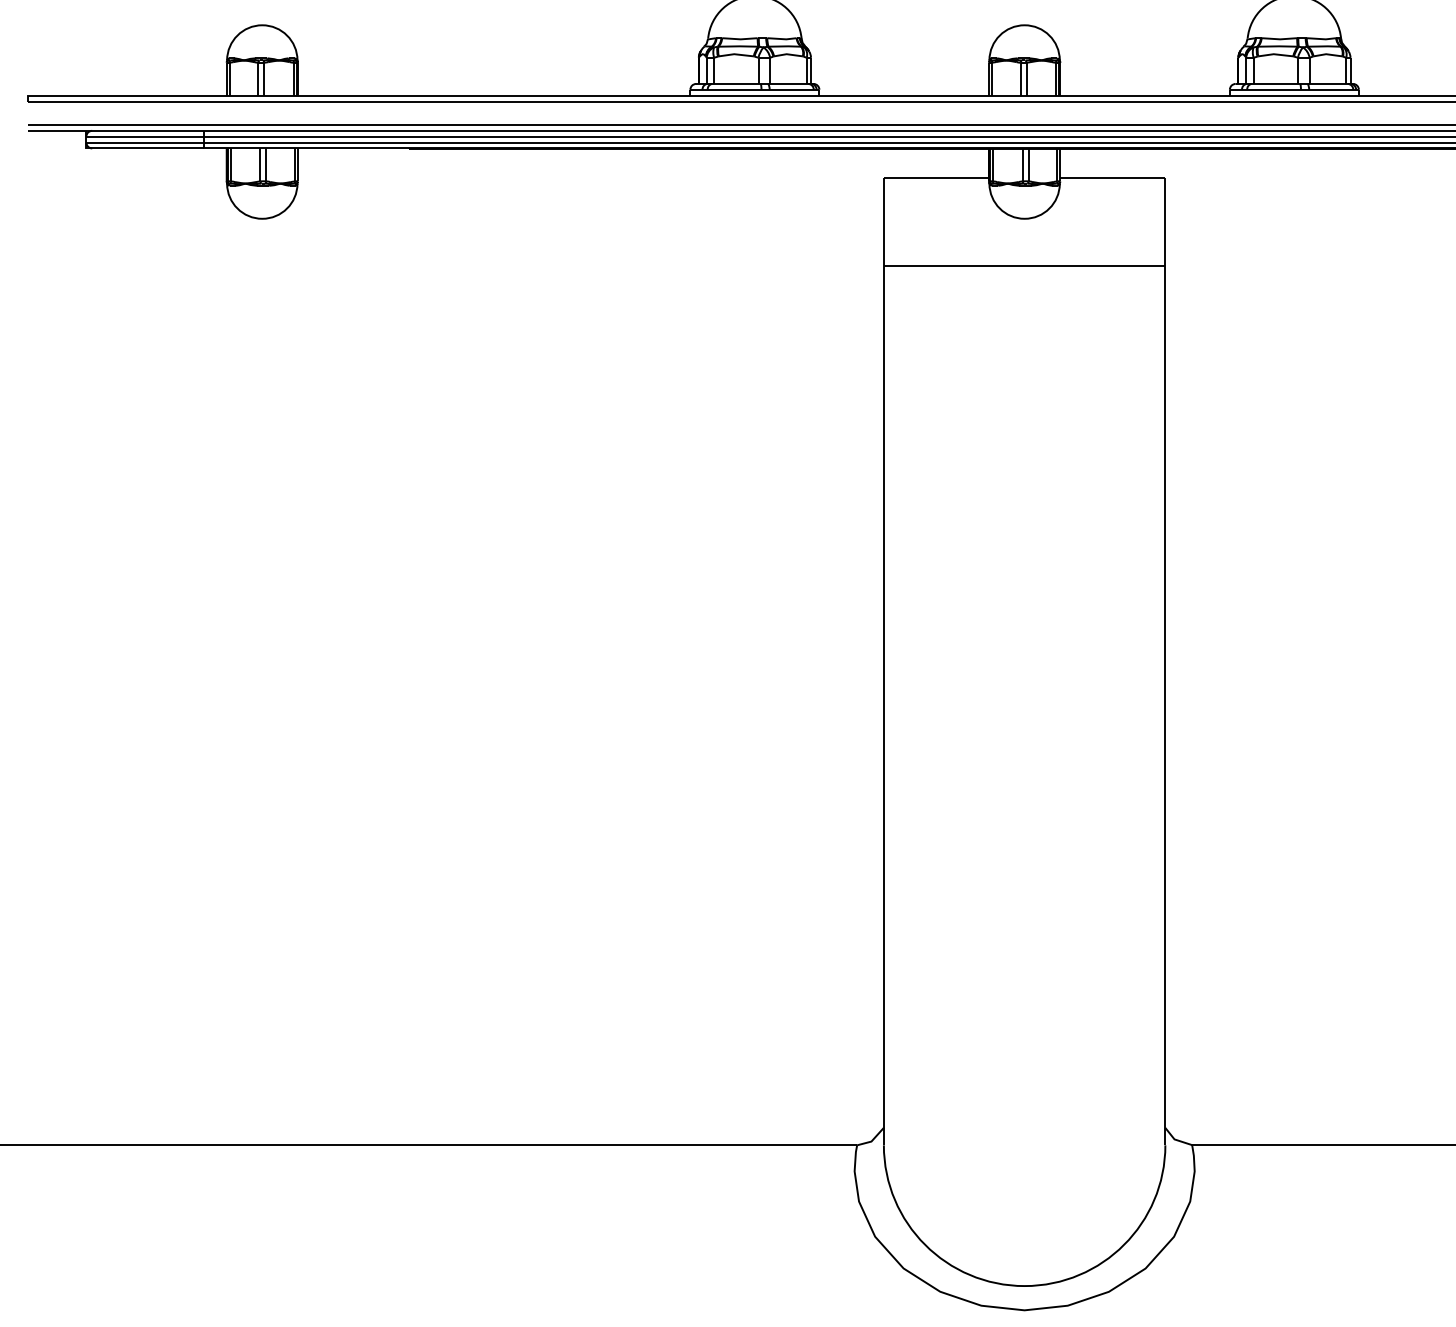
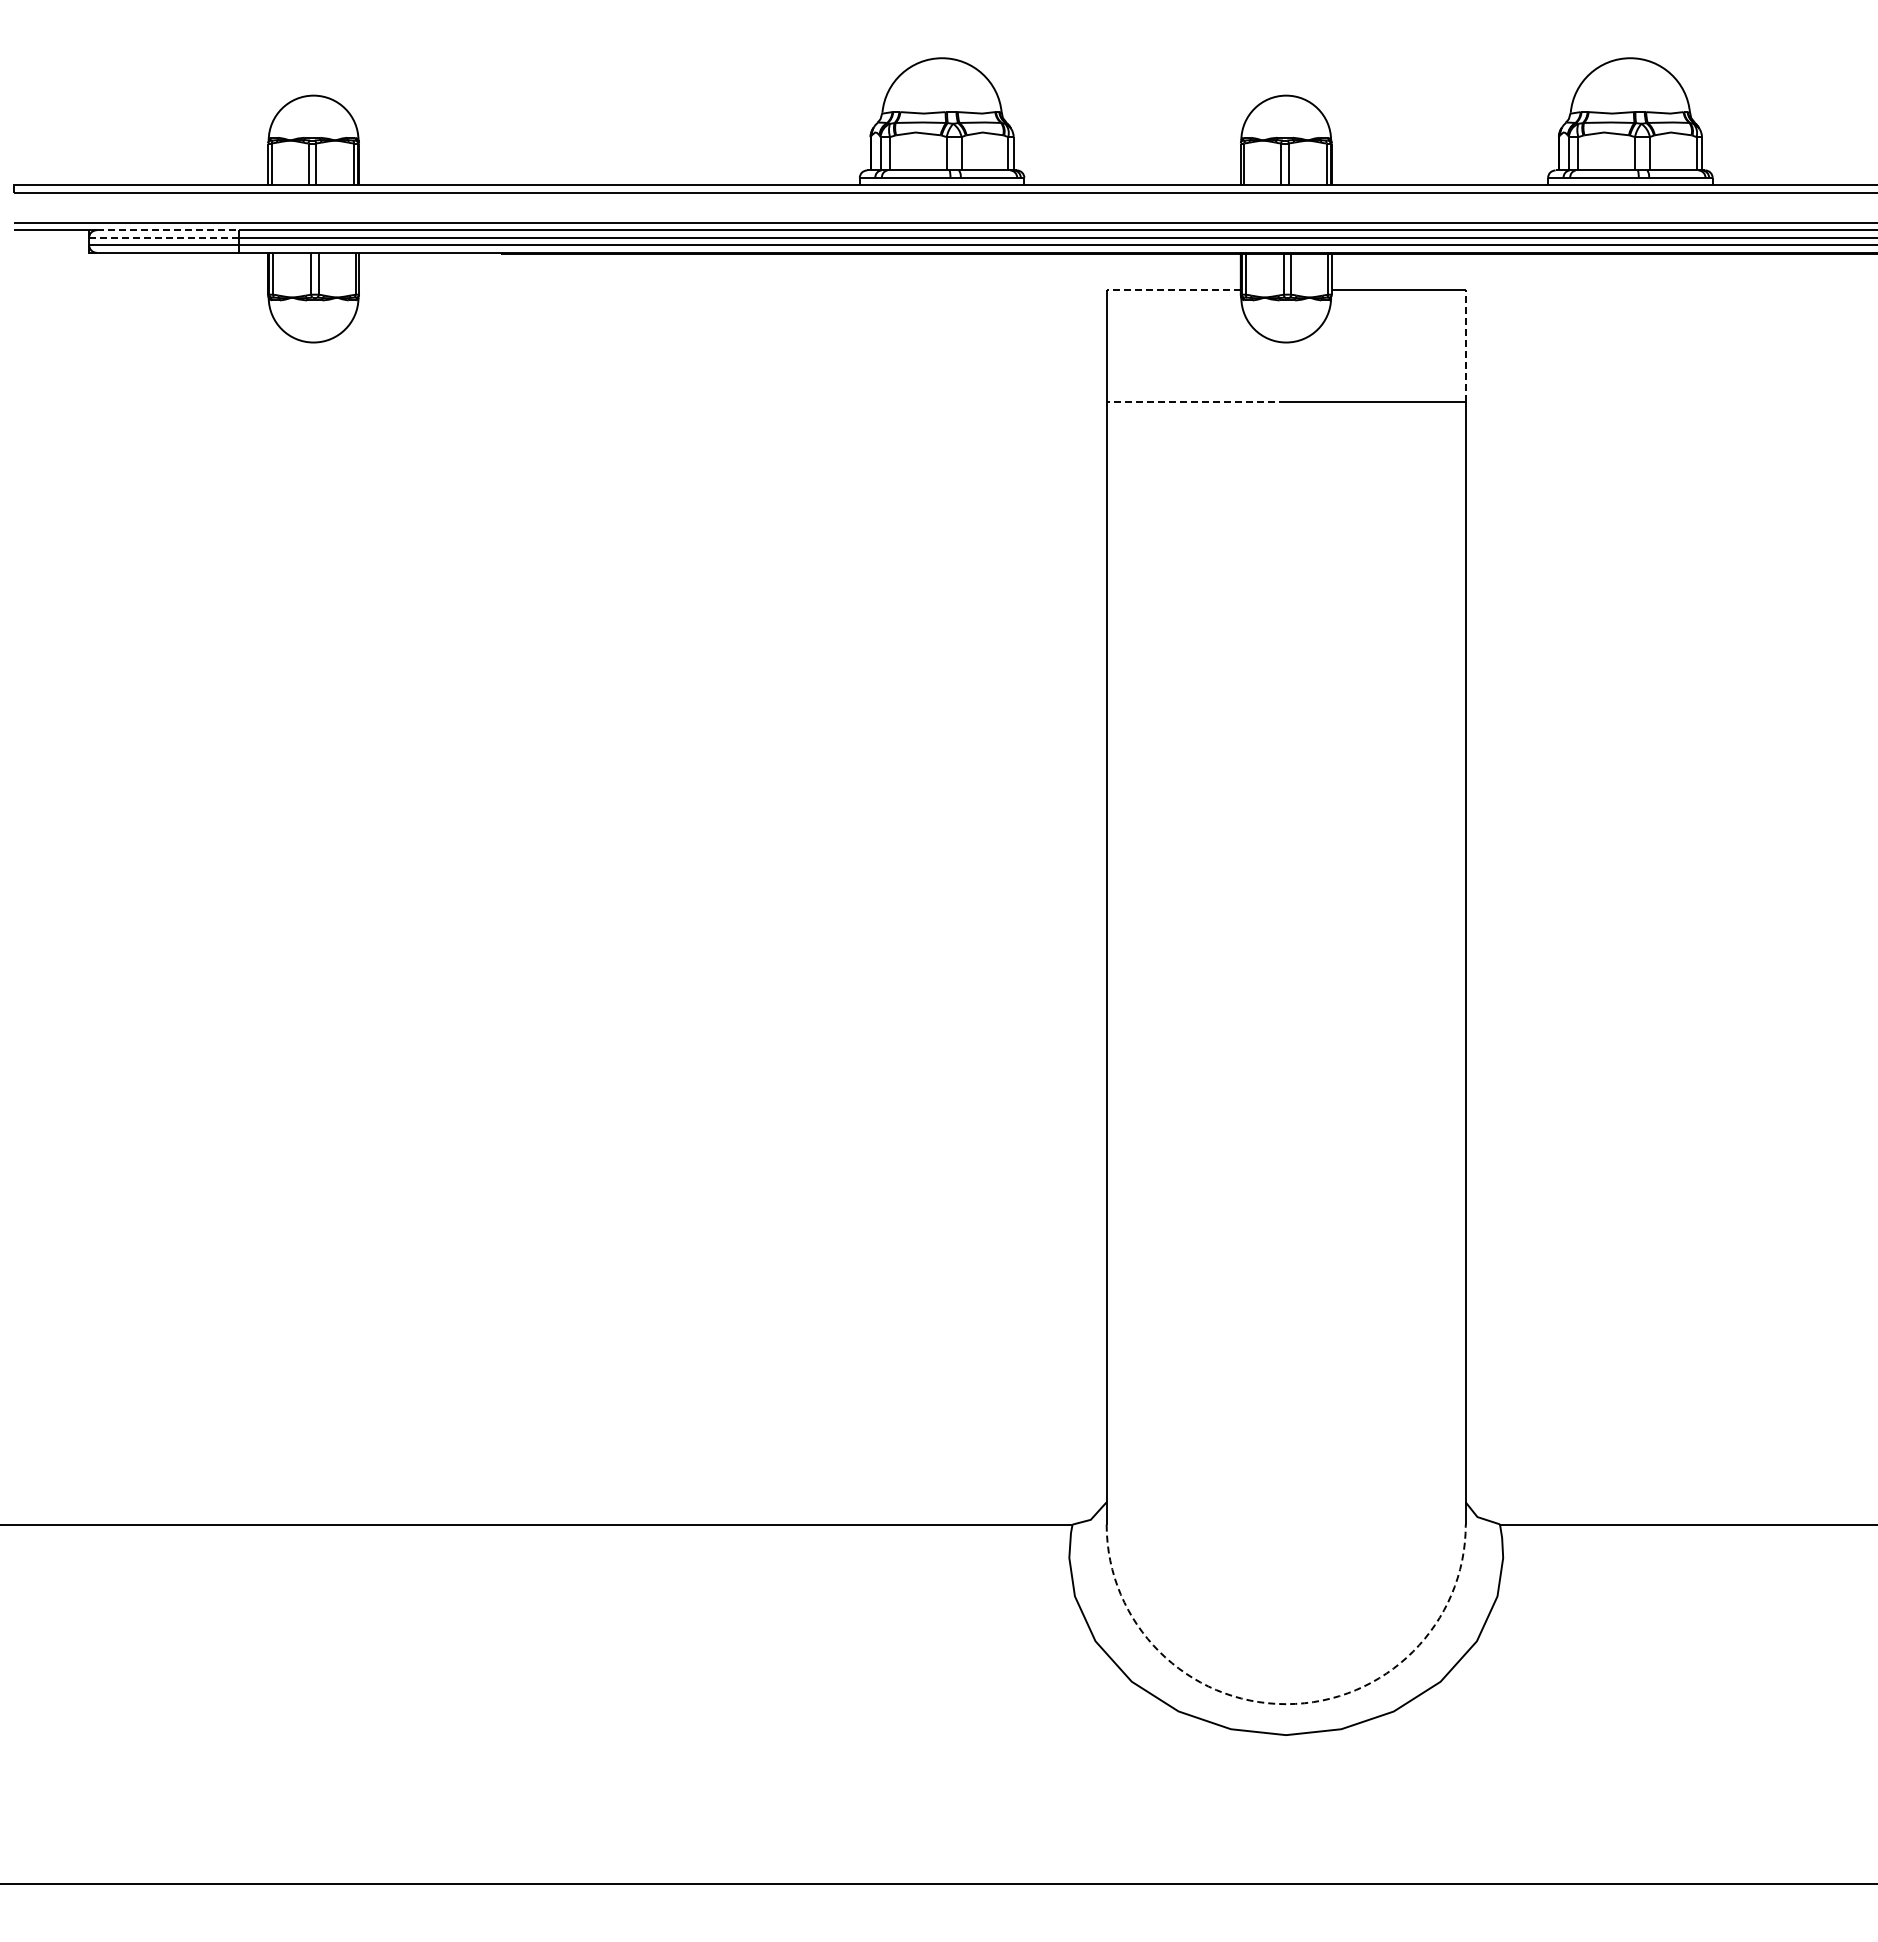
line: (148, 130) -> (168, 230), solid -> dashed
line: (144, 136) -> (163, 237), solid -> dashed
line: (936, 178) -> (1173, 290), solid -> dashed
line: (1165, 221) -> (1465, 345), solid -> dashed
line: (954, 265) -> (1196, 402), solid -> dashed
line: (1024, 1286) -> (1286, 1704), solid -> dashed

